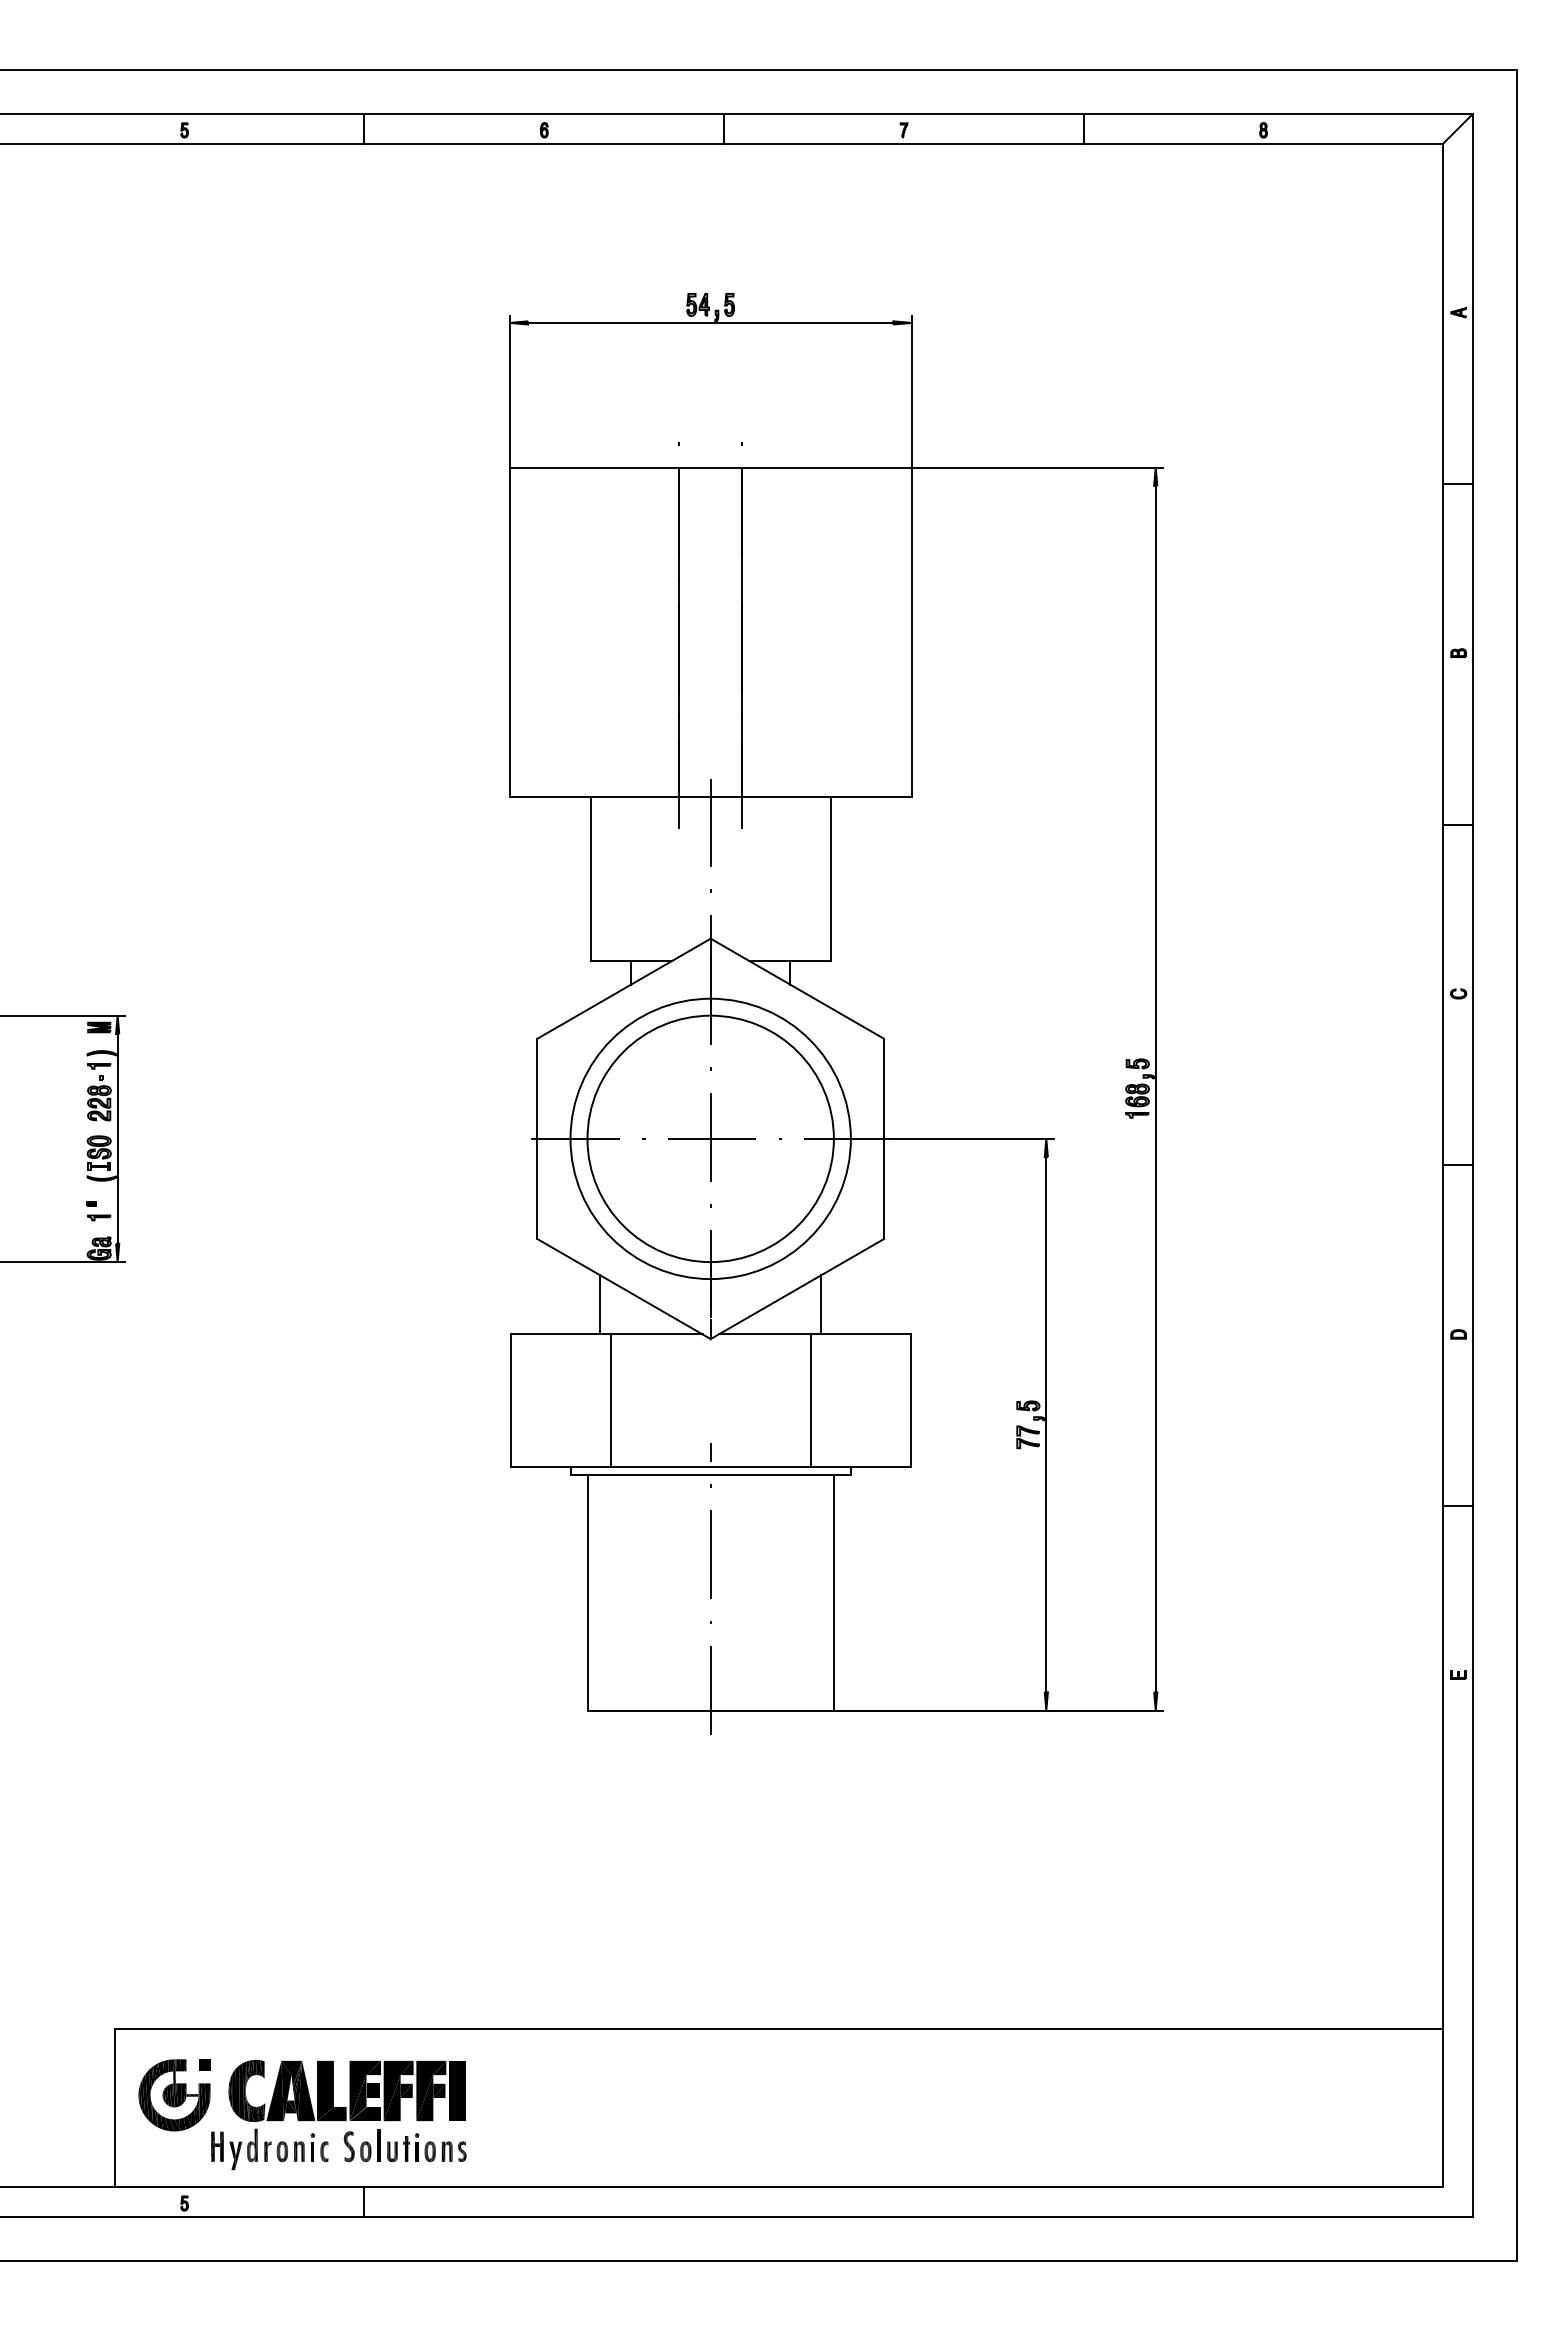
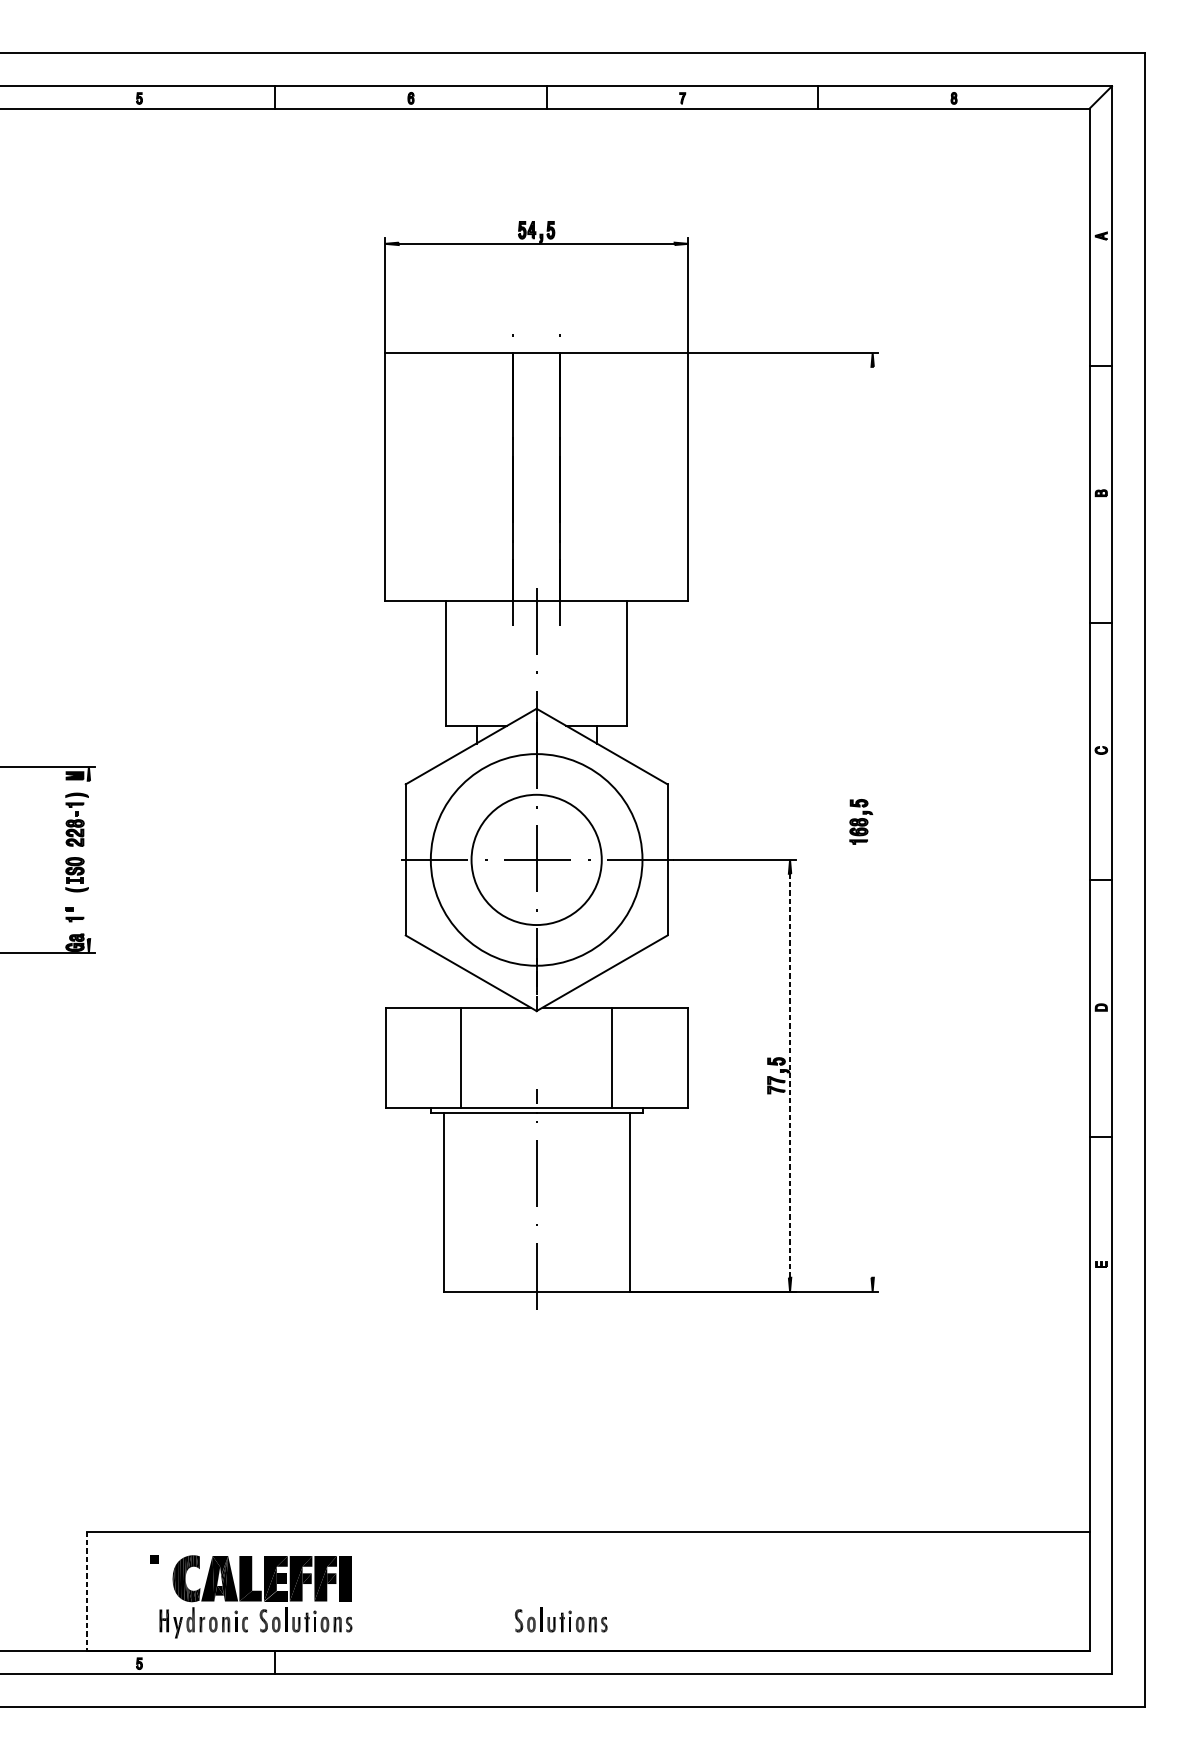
line: (1155, 1088) -> (872, 821), removed
line: (117, 1138) -> (88, 859), removed
circle: (710, 1138) -> (536, 859), size x0.7
line: (600, 1304) -> (453, 984), removed
line: (821, 1304) -> (620, 984), removed
line: (1046, 1424) -> (790, 1075), solid -> dashed
part: (174, 2095) -> (131, 1582), removed
line: (115, 2108) -> (87, 1591), solid -> dashed
part: (742, 2145) -> (560, 1619), added

